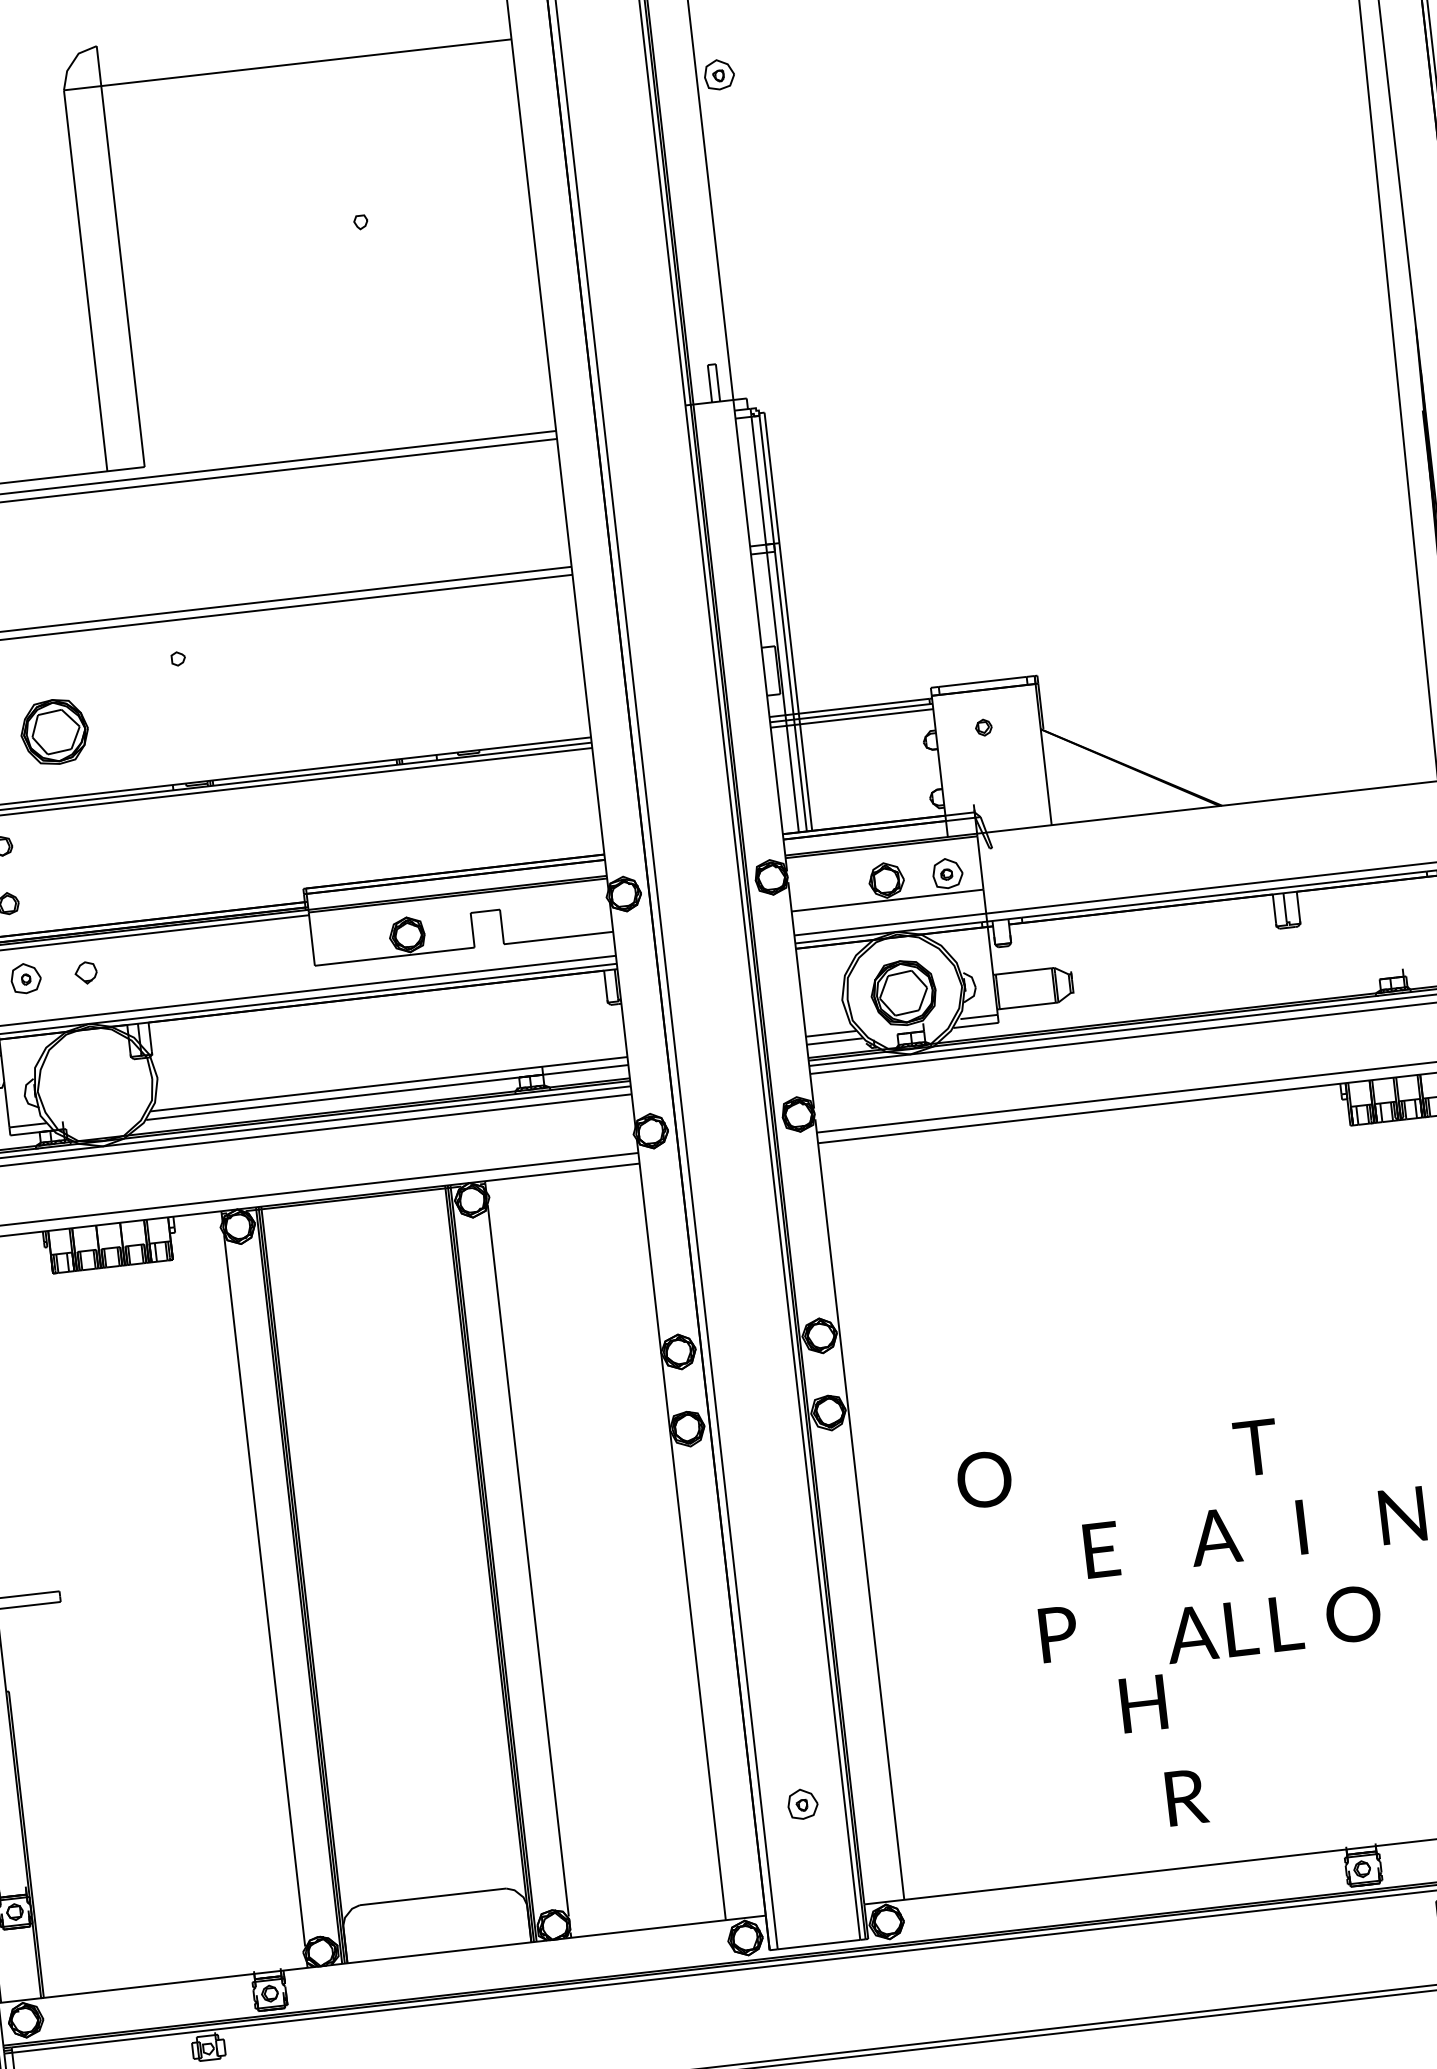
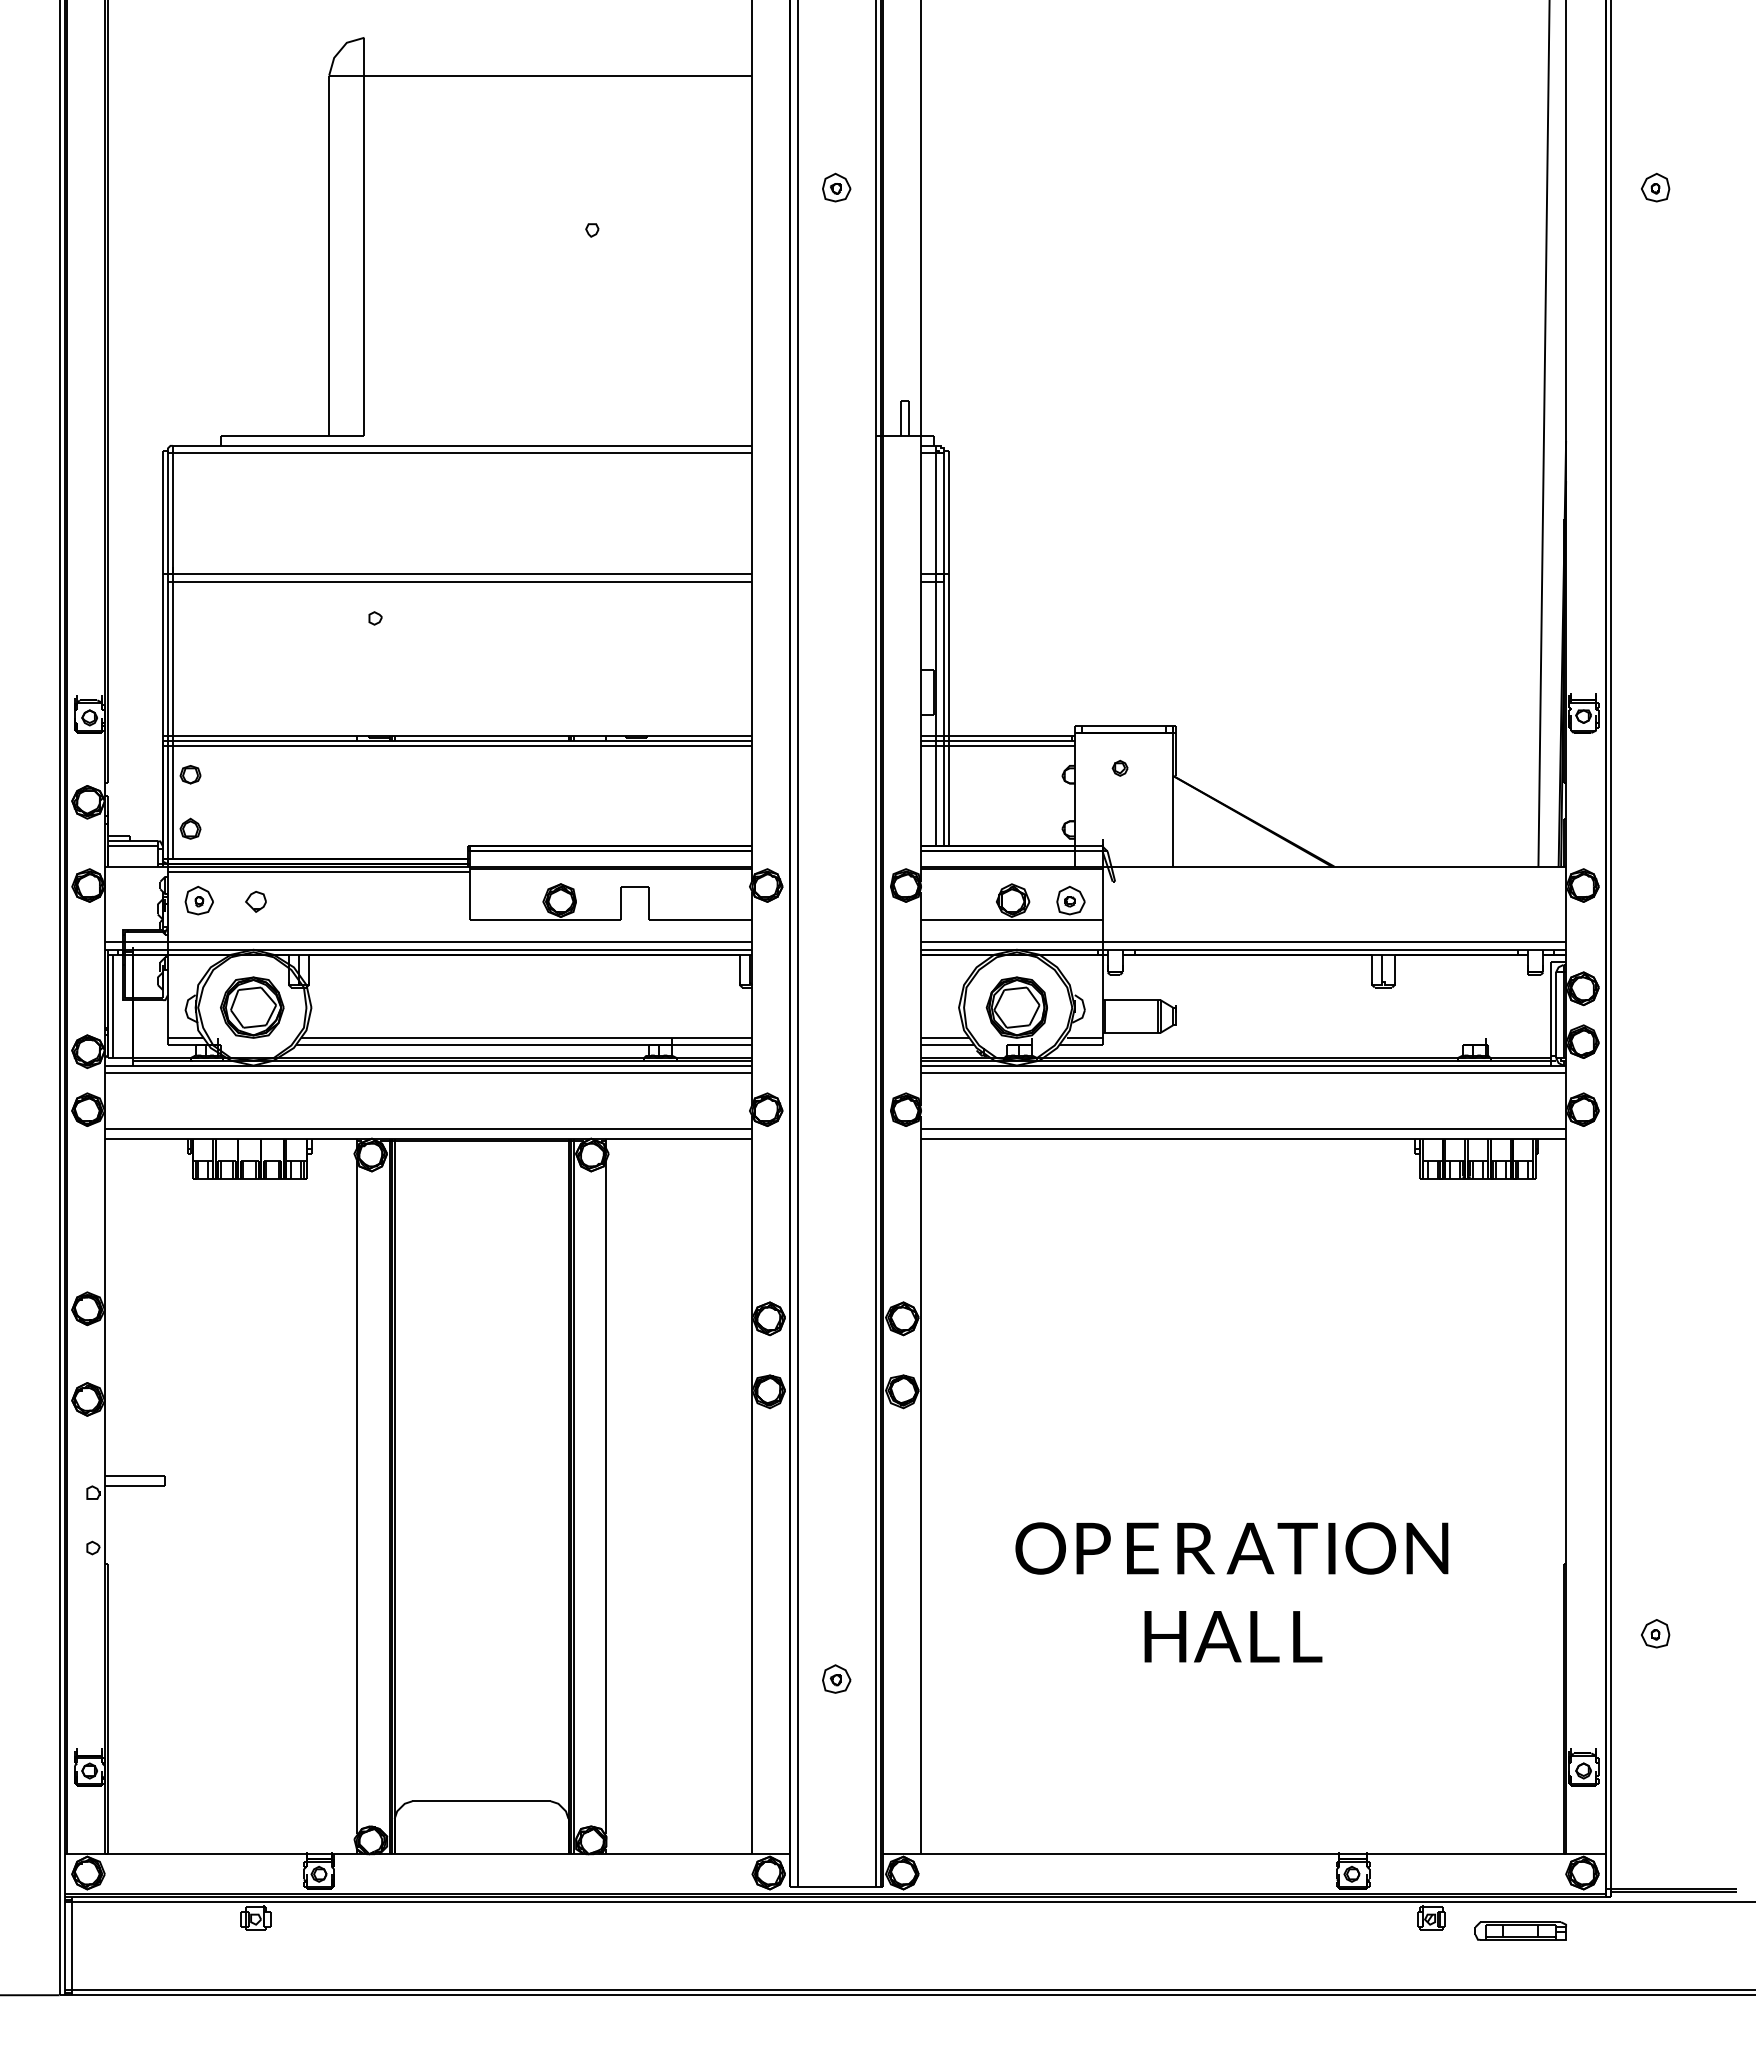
part: (719, 74) -> (836, 187), moved
part: (54, 731) -> (252, 1007), moved
text: (1255, 1447) -> (1297, 1548), moved
text: (984, 1479) -> (1040, 1548), moved
text: (1353, 1614) -> (1370, 1548), moved
text: (1058, 1634) -> (1093, 1548), moved
text: (1143, 1703) -> (1165, 1636), moved
text: (1186, 1797) -> (1195, 1548), moved
part: (802, 1803) -> (836, 1678), moved

